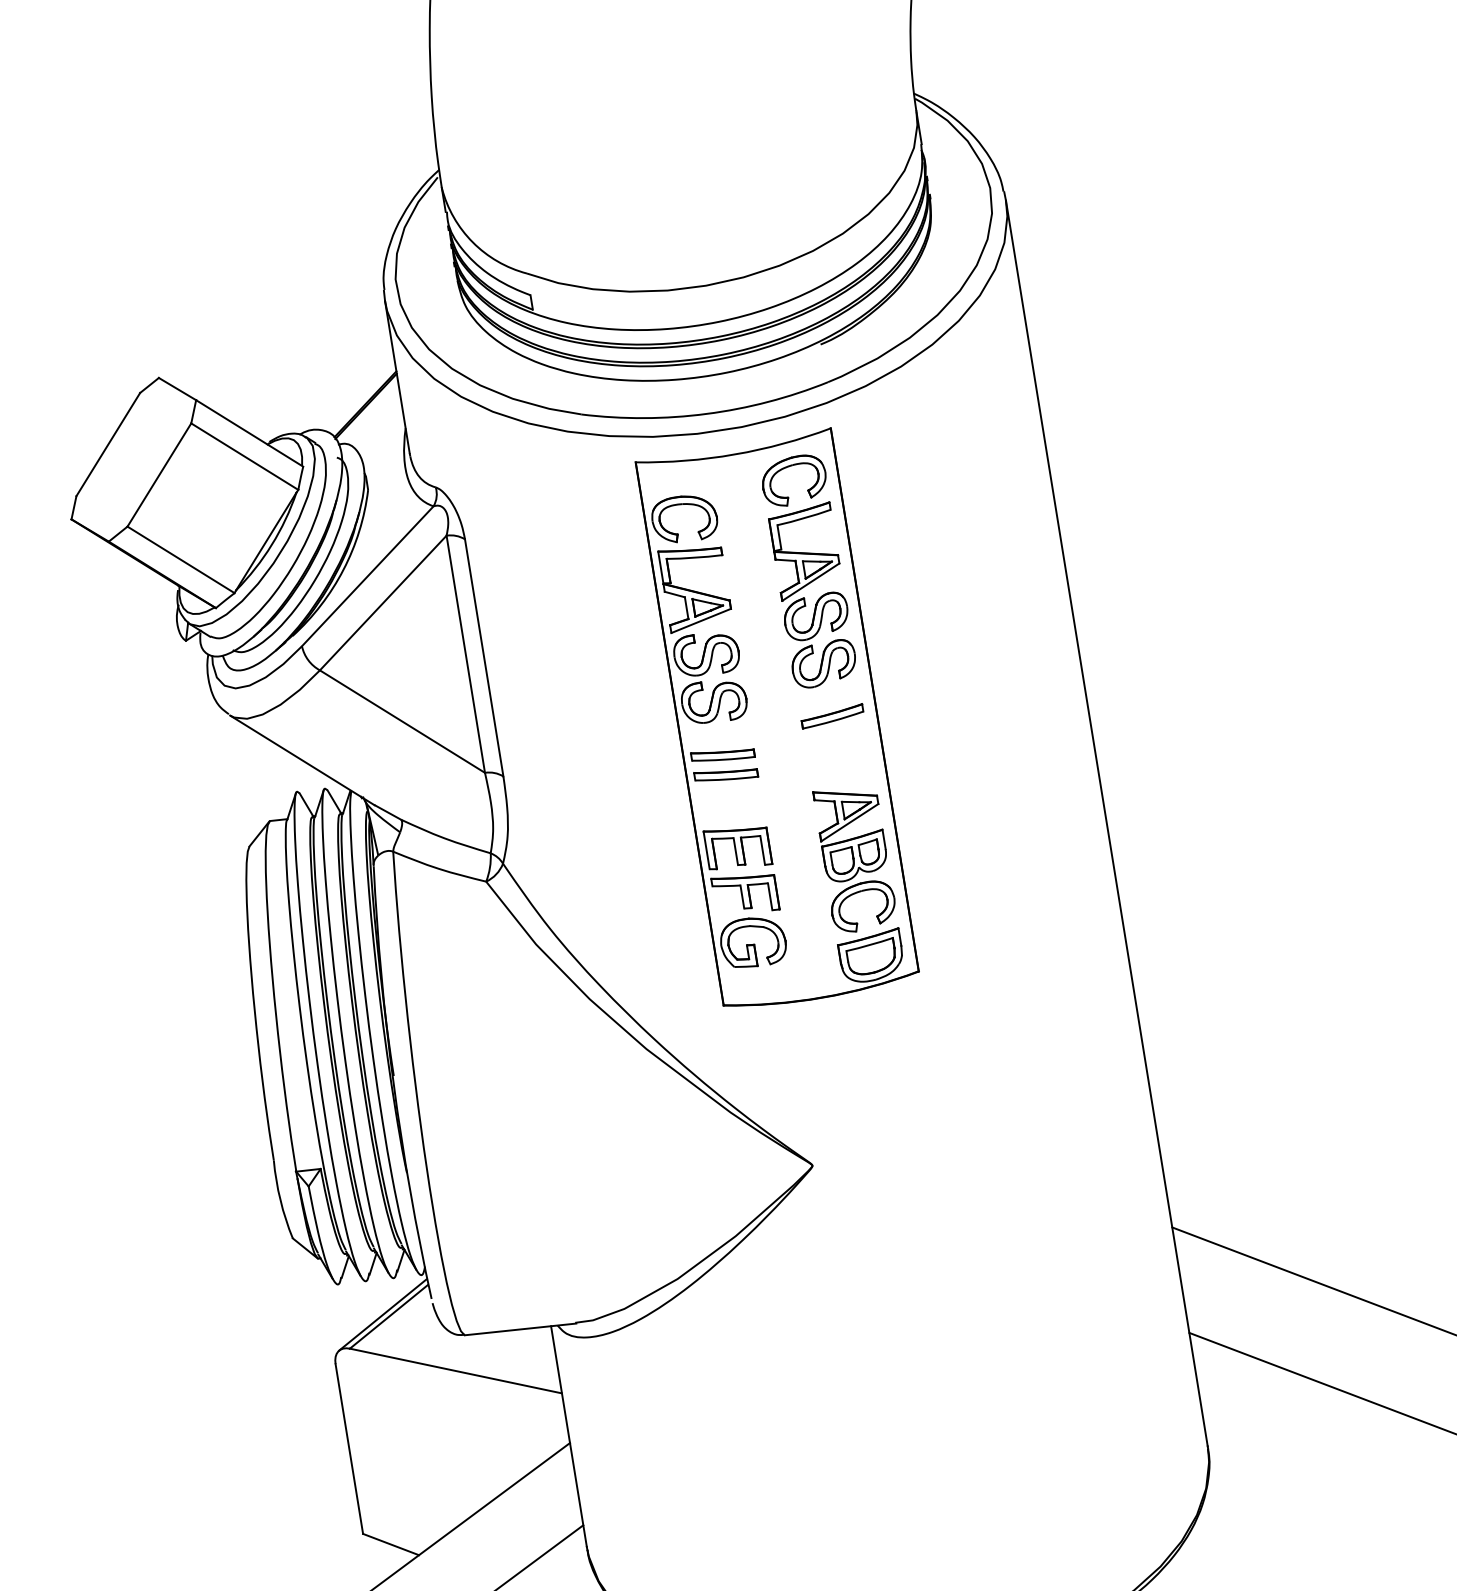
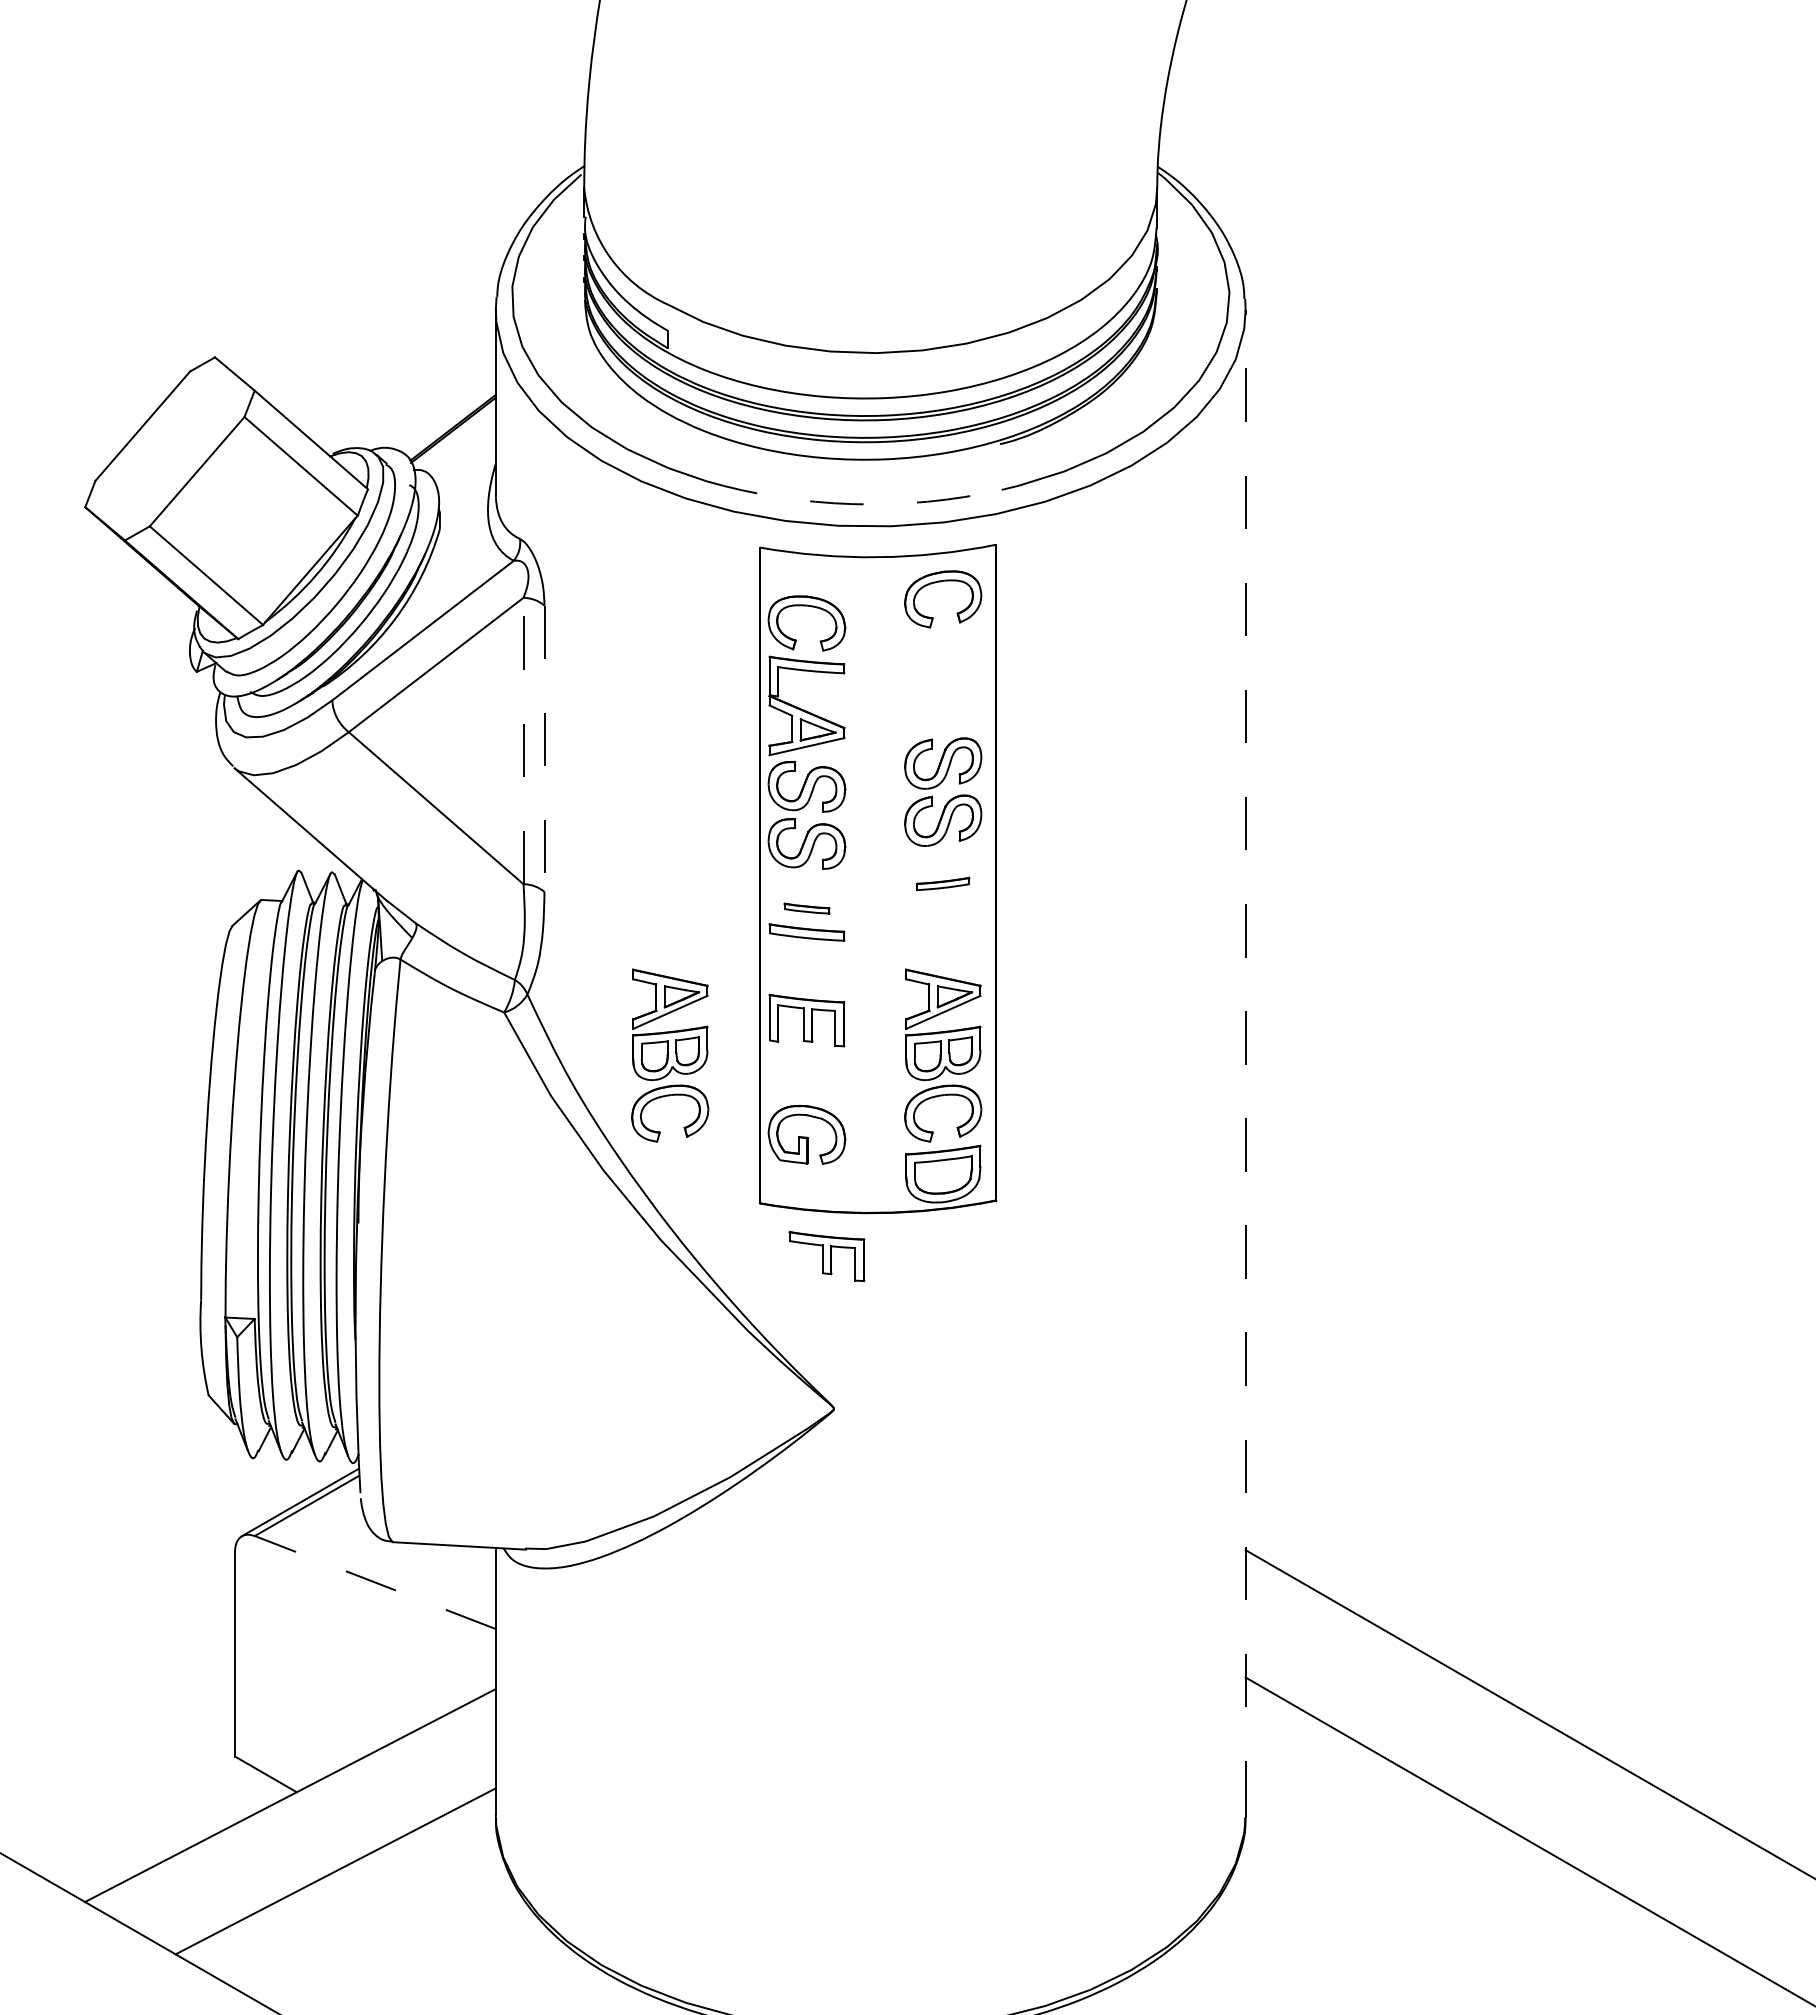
arc: (706, 414) -> (852, 504), solid -> dashed
part: (805, 551) -> (943, 684), removed
line: (465, 653) -> (523, 740), solid -> dashed
line: (484, 658) -> (544, 749), solid -> dashed
part: (832, 715) -> (943, 883), size x0.7
part: (722, 755) -> (806, 908), size x0.6
line: (1106, 822) -> (1245, 1061), solid -> dashed
part: (629, 894) -> (670, 1055), added
part: (745, 894) -> (826, 1256), moved
line: (455, 1371) -> (374, 1582), solid -> dashed

